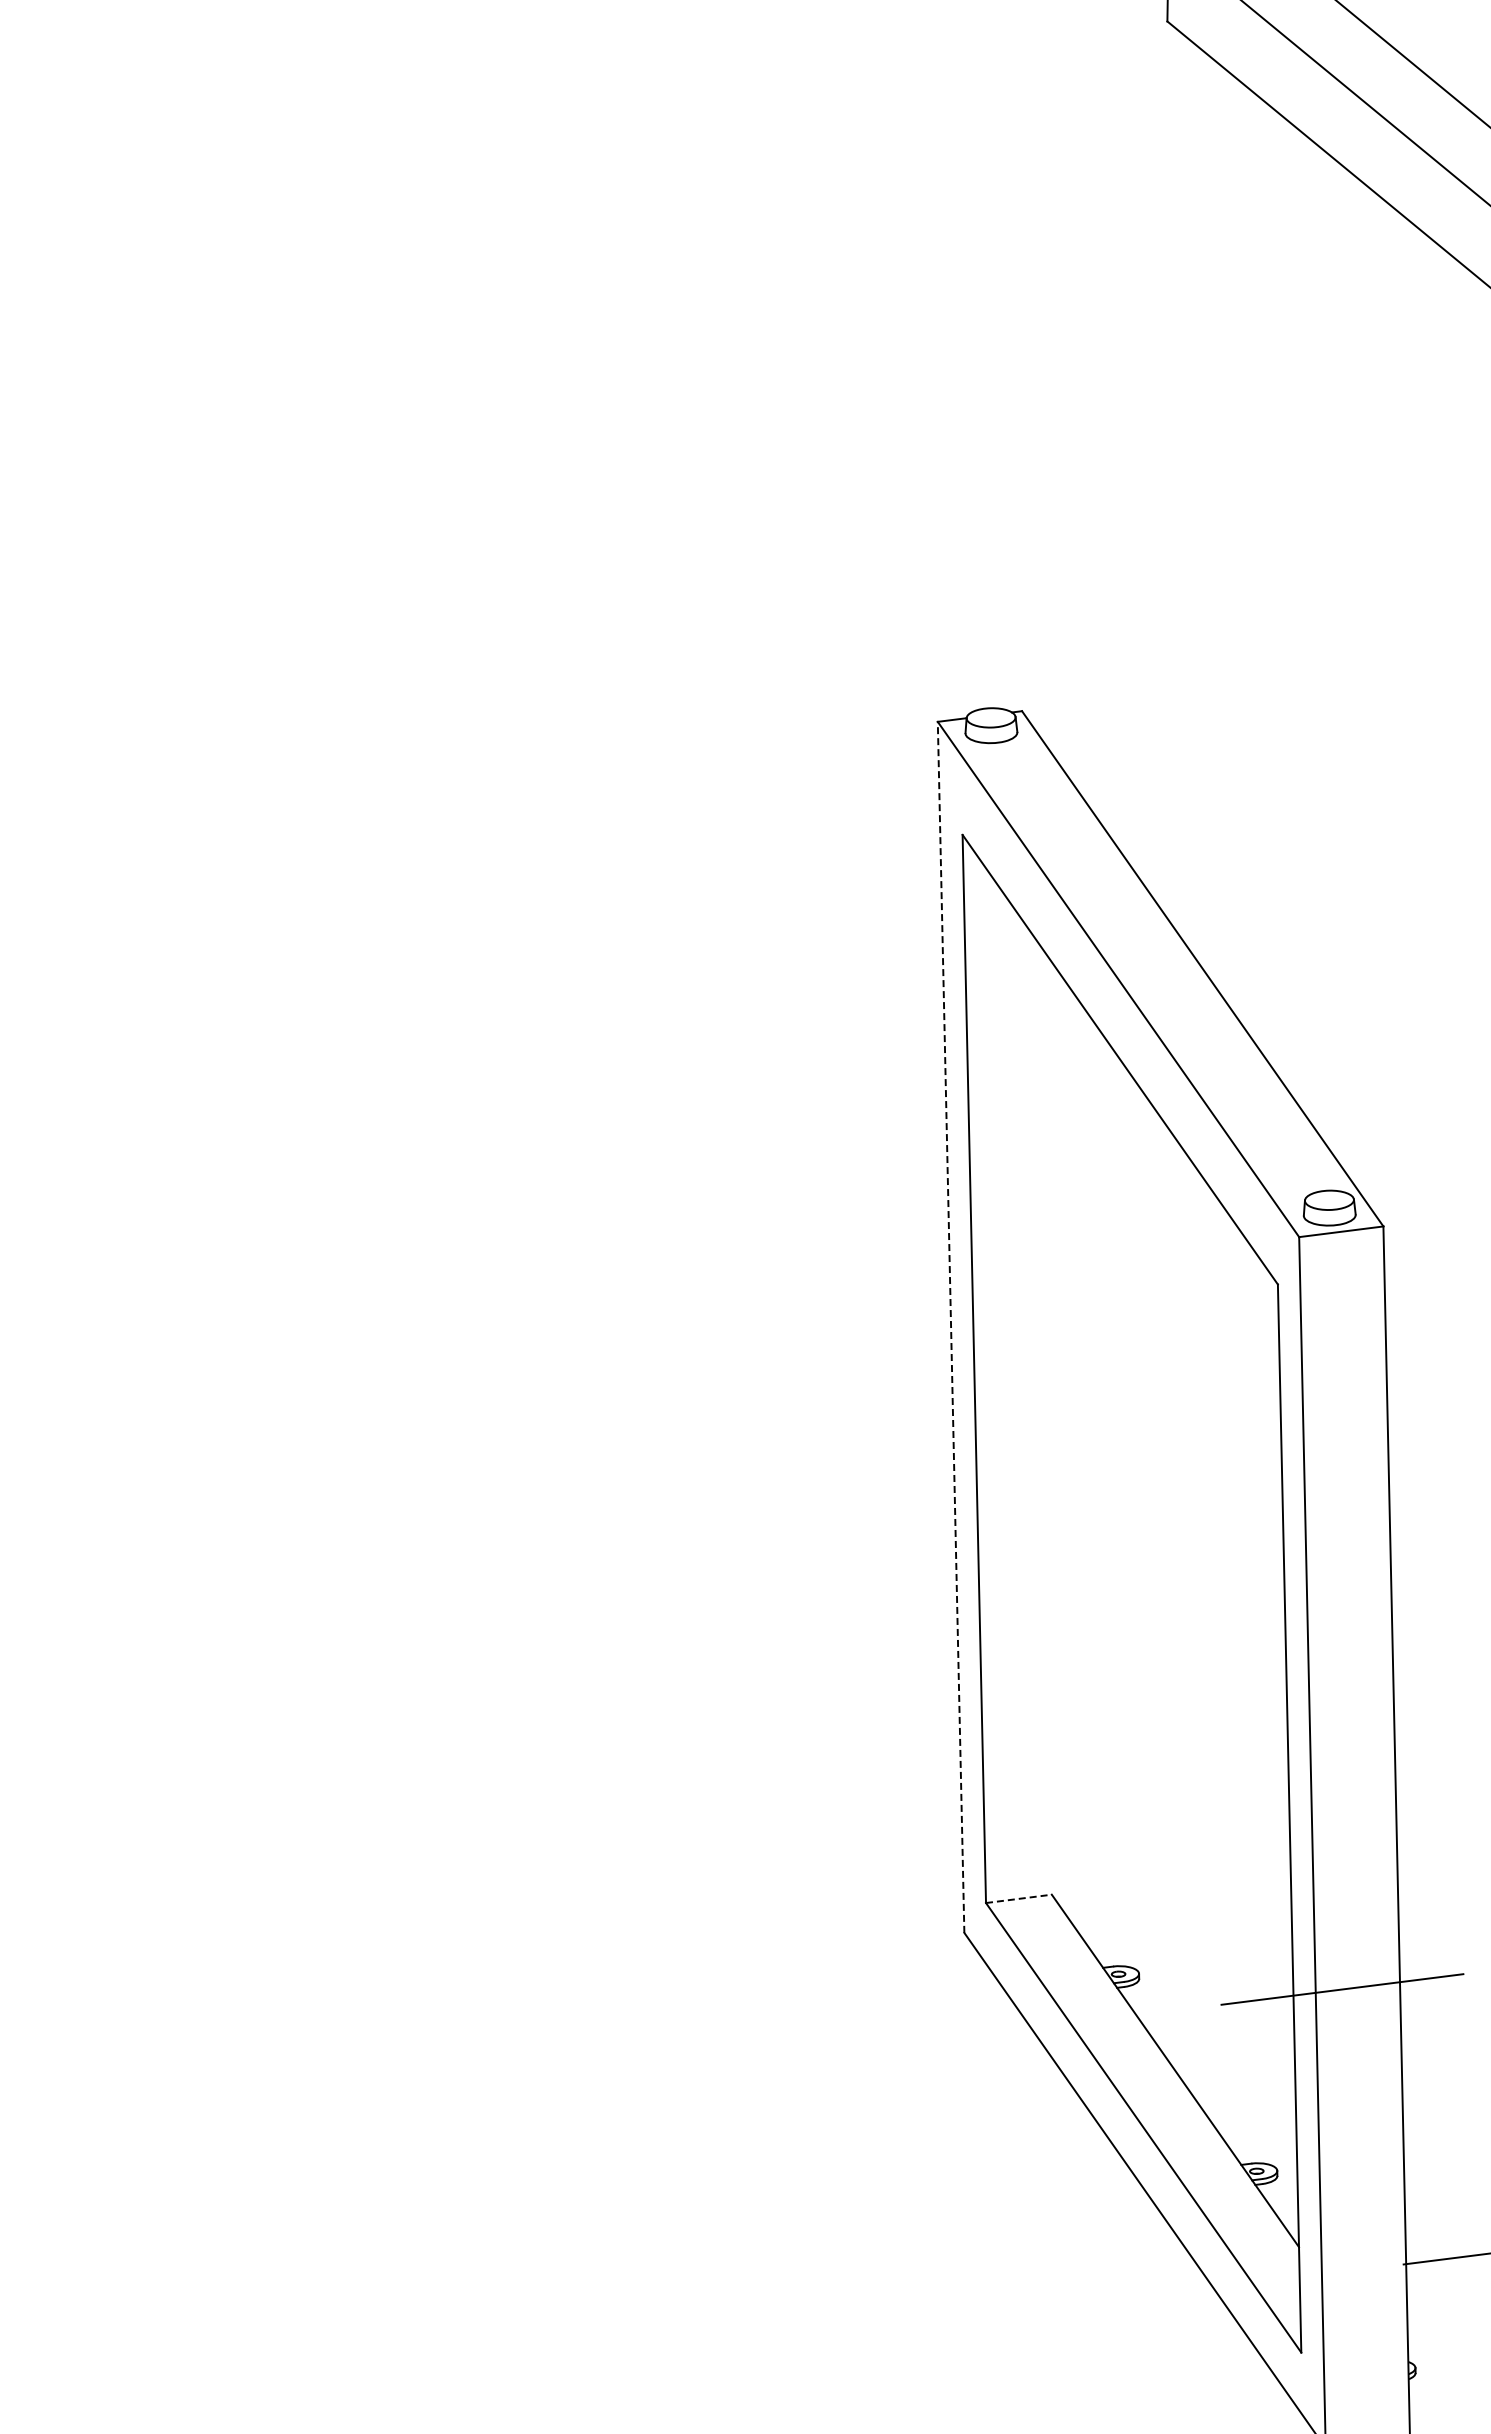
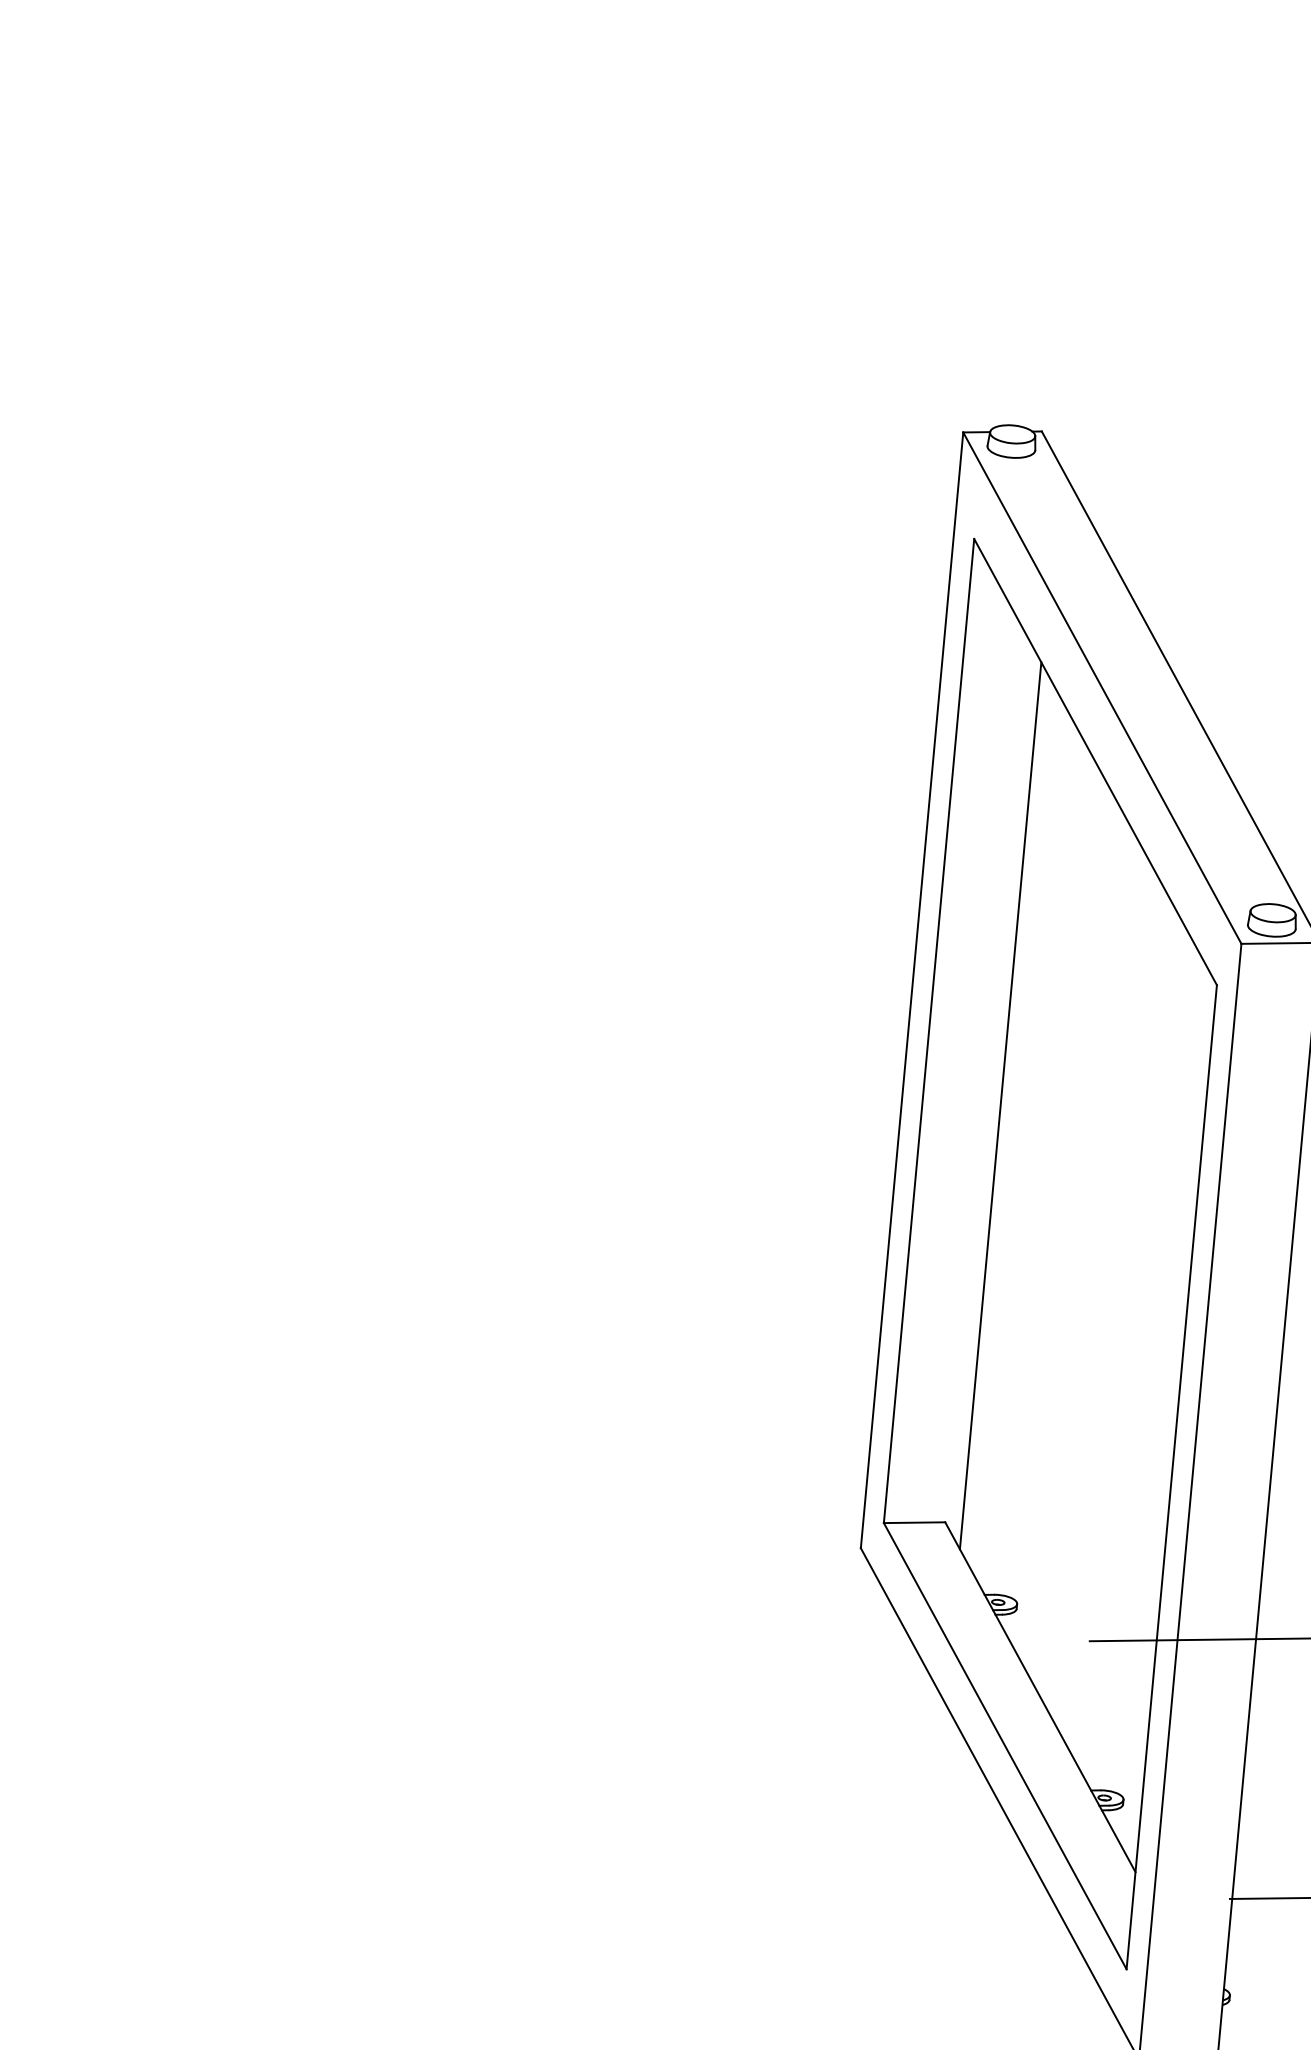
line: (951, 1327) -> (912, 990), dashed -> solid
line: (1059, 1440) -> (999, 1105), added
line: (1019, 1898) -> (915, 1522), dashed -> solid

